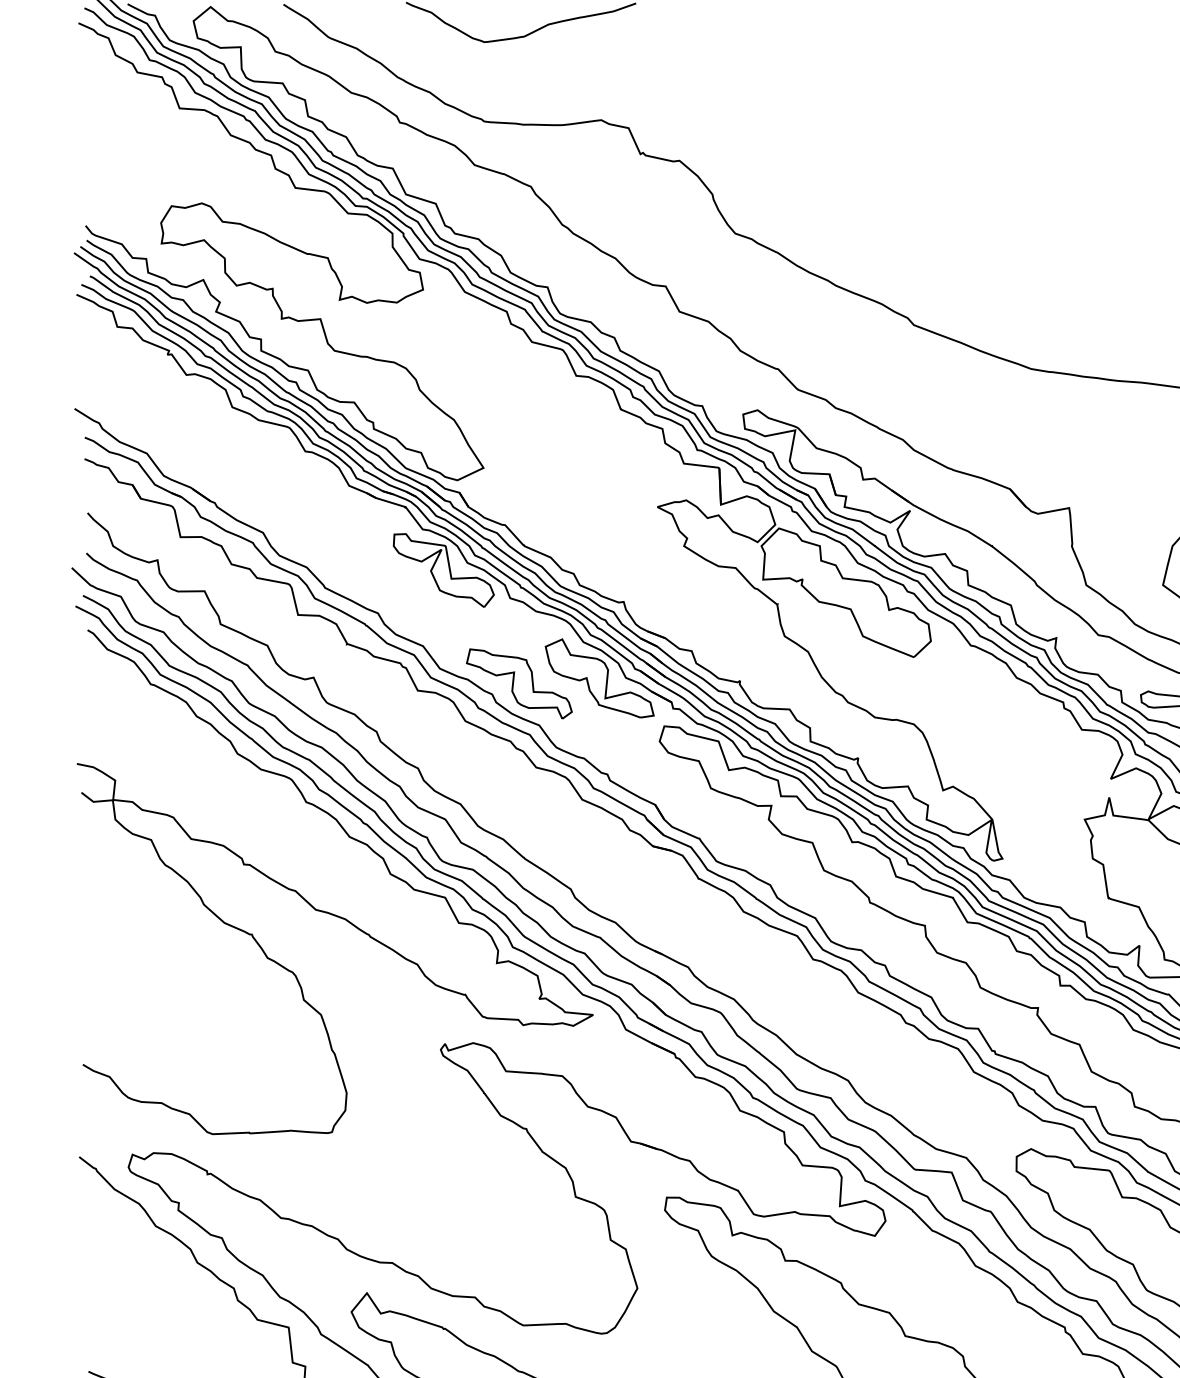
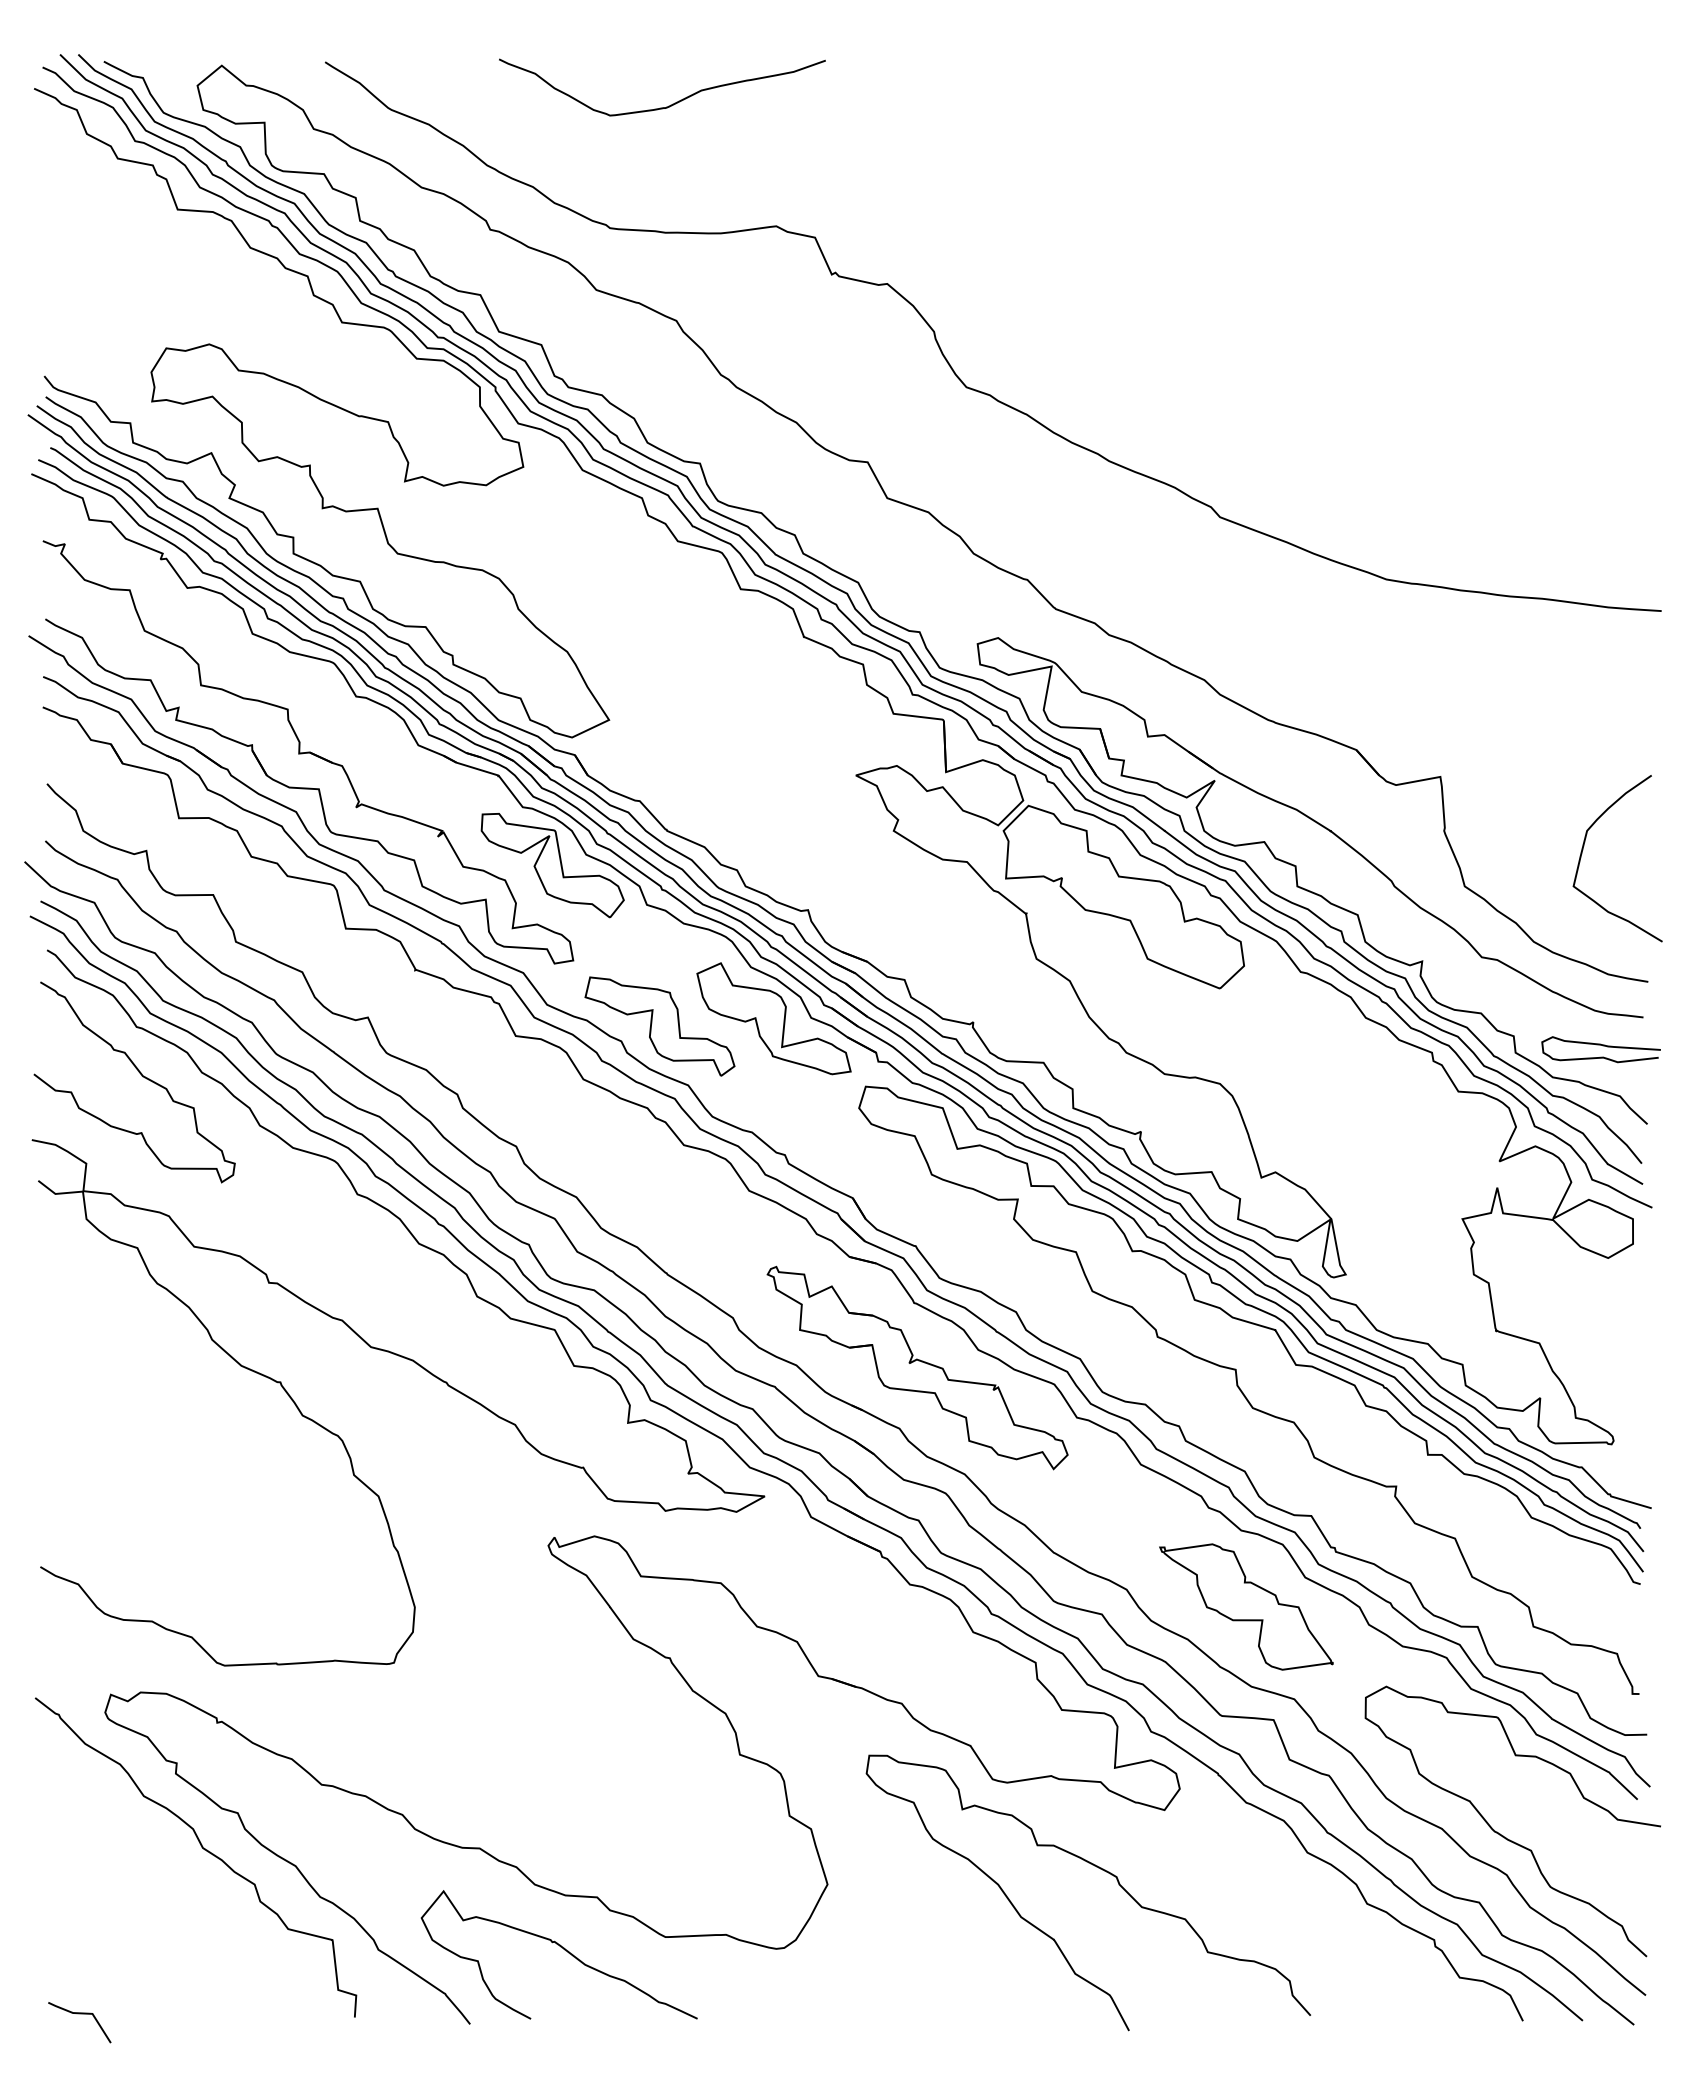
part: (271, 490) -> (308, 752), added
curve: (154, 719) -> (141, 1076), added
part: (700, 924) -> (917, 1367), added
part: (932, 1092) -> (1246, 1606), added

